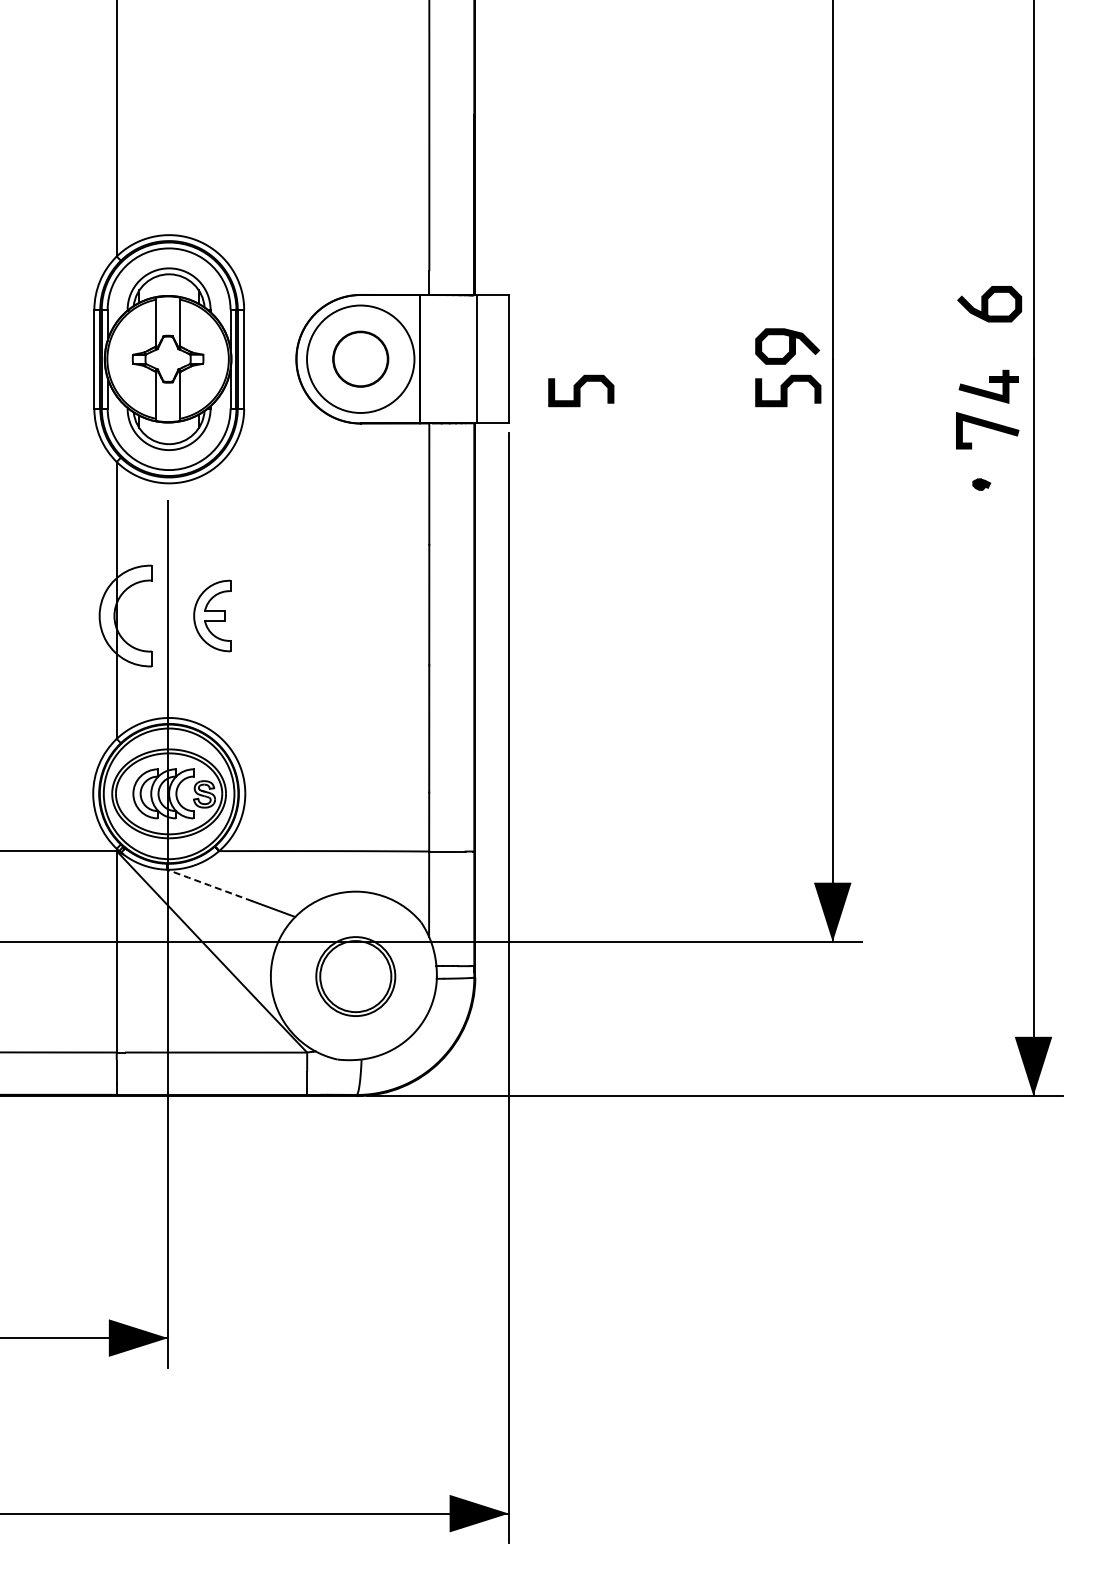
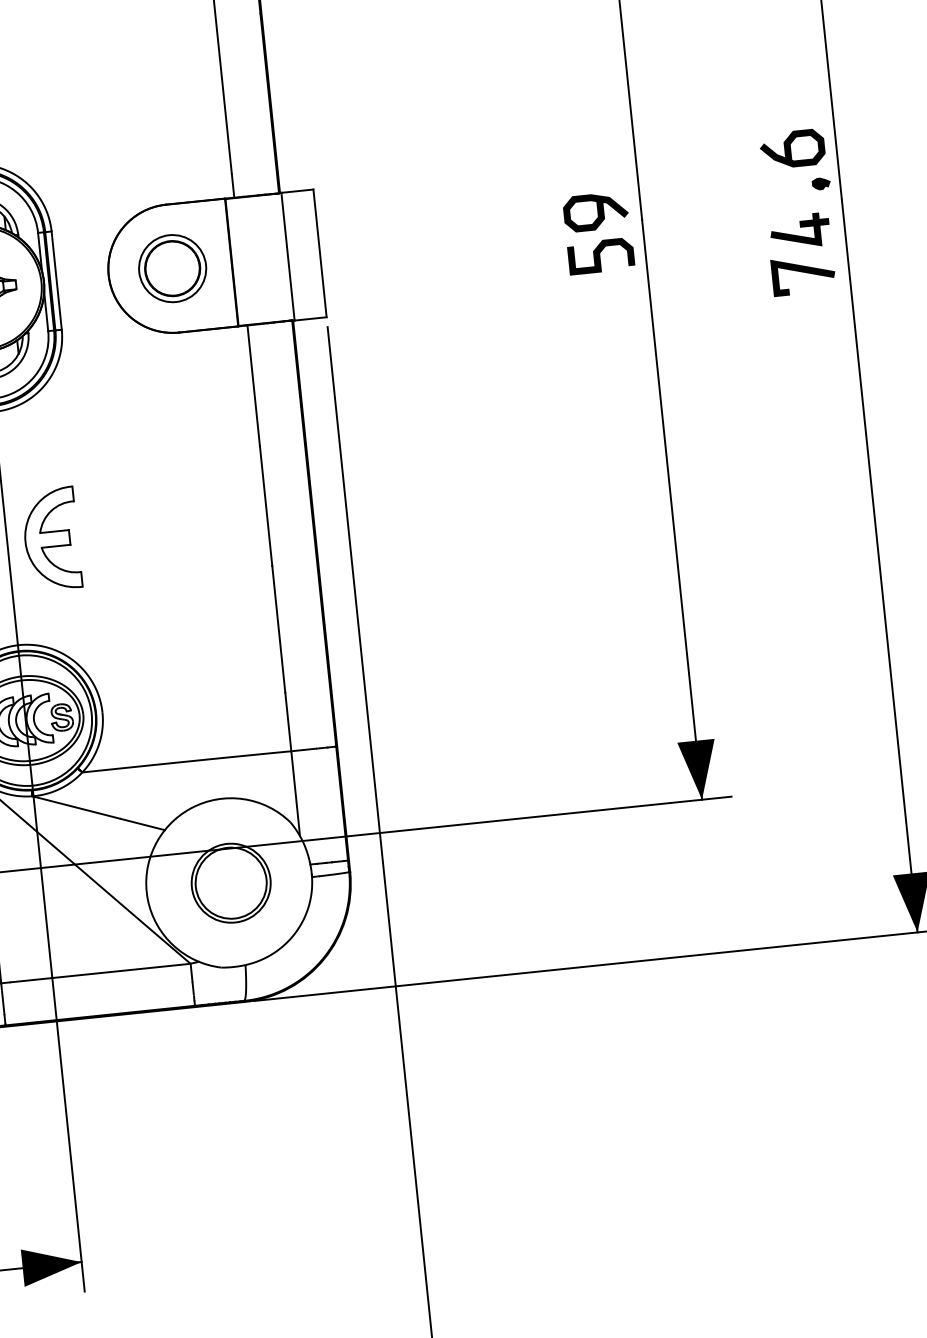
circle: (360, 358) -> (172, 267), size x0.62
curve: (580, 390) -> (394, 277), removed
part: (981, 484) -> (821, 183), moved
part: (212, 615) -> (51, 538), size x1.43
line: (209, 885) -> (76, 807), dashed -> solid

